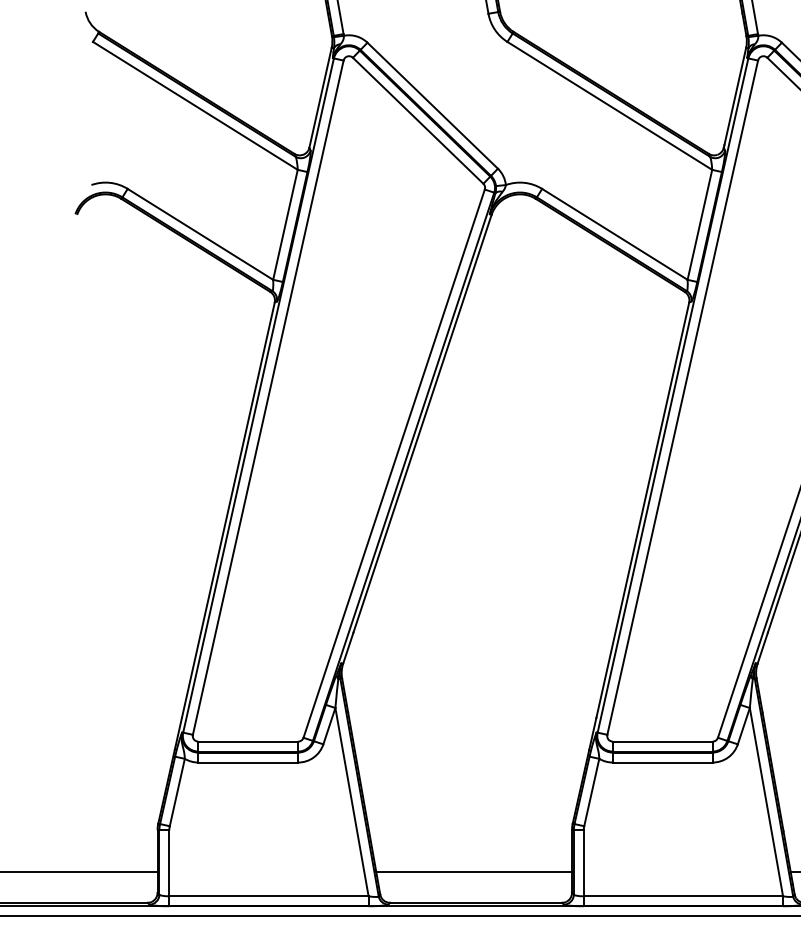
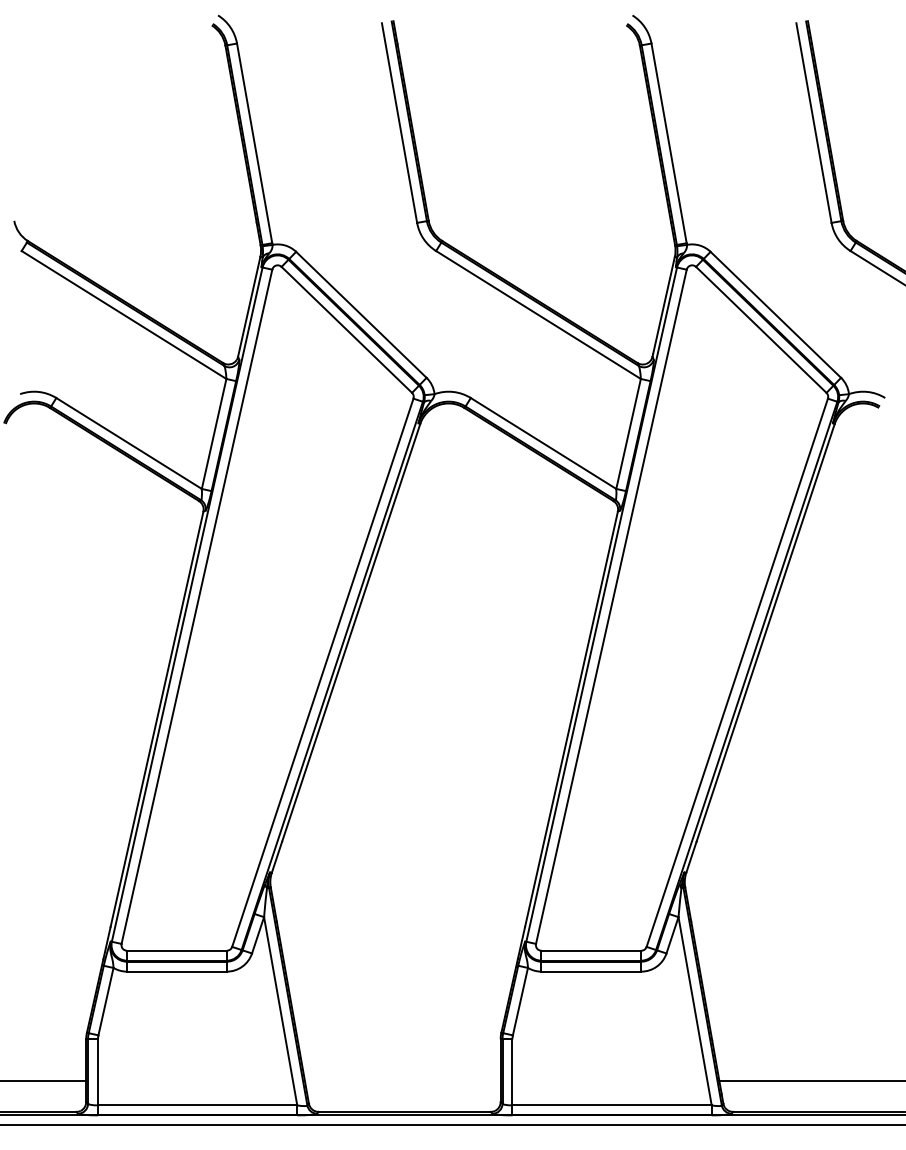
line: (473, 872) -> (402, 1081), removed

